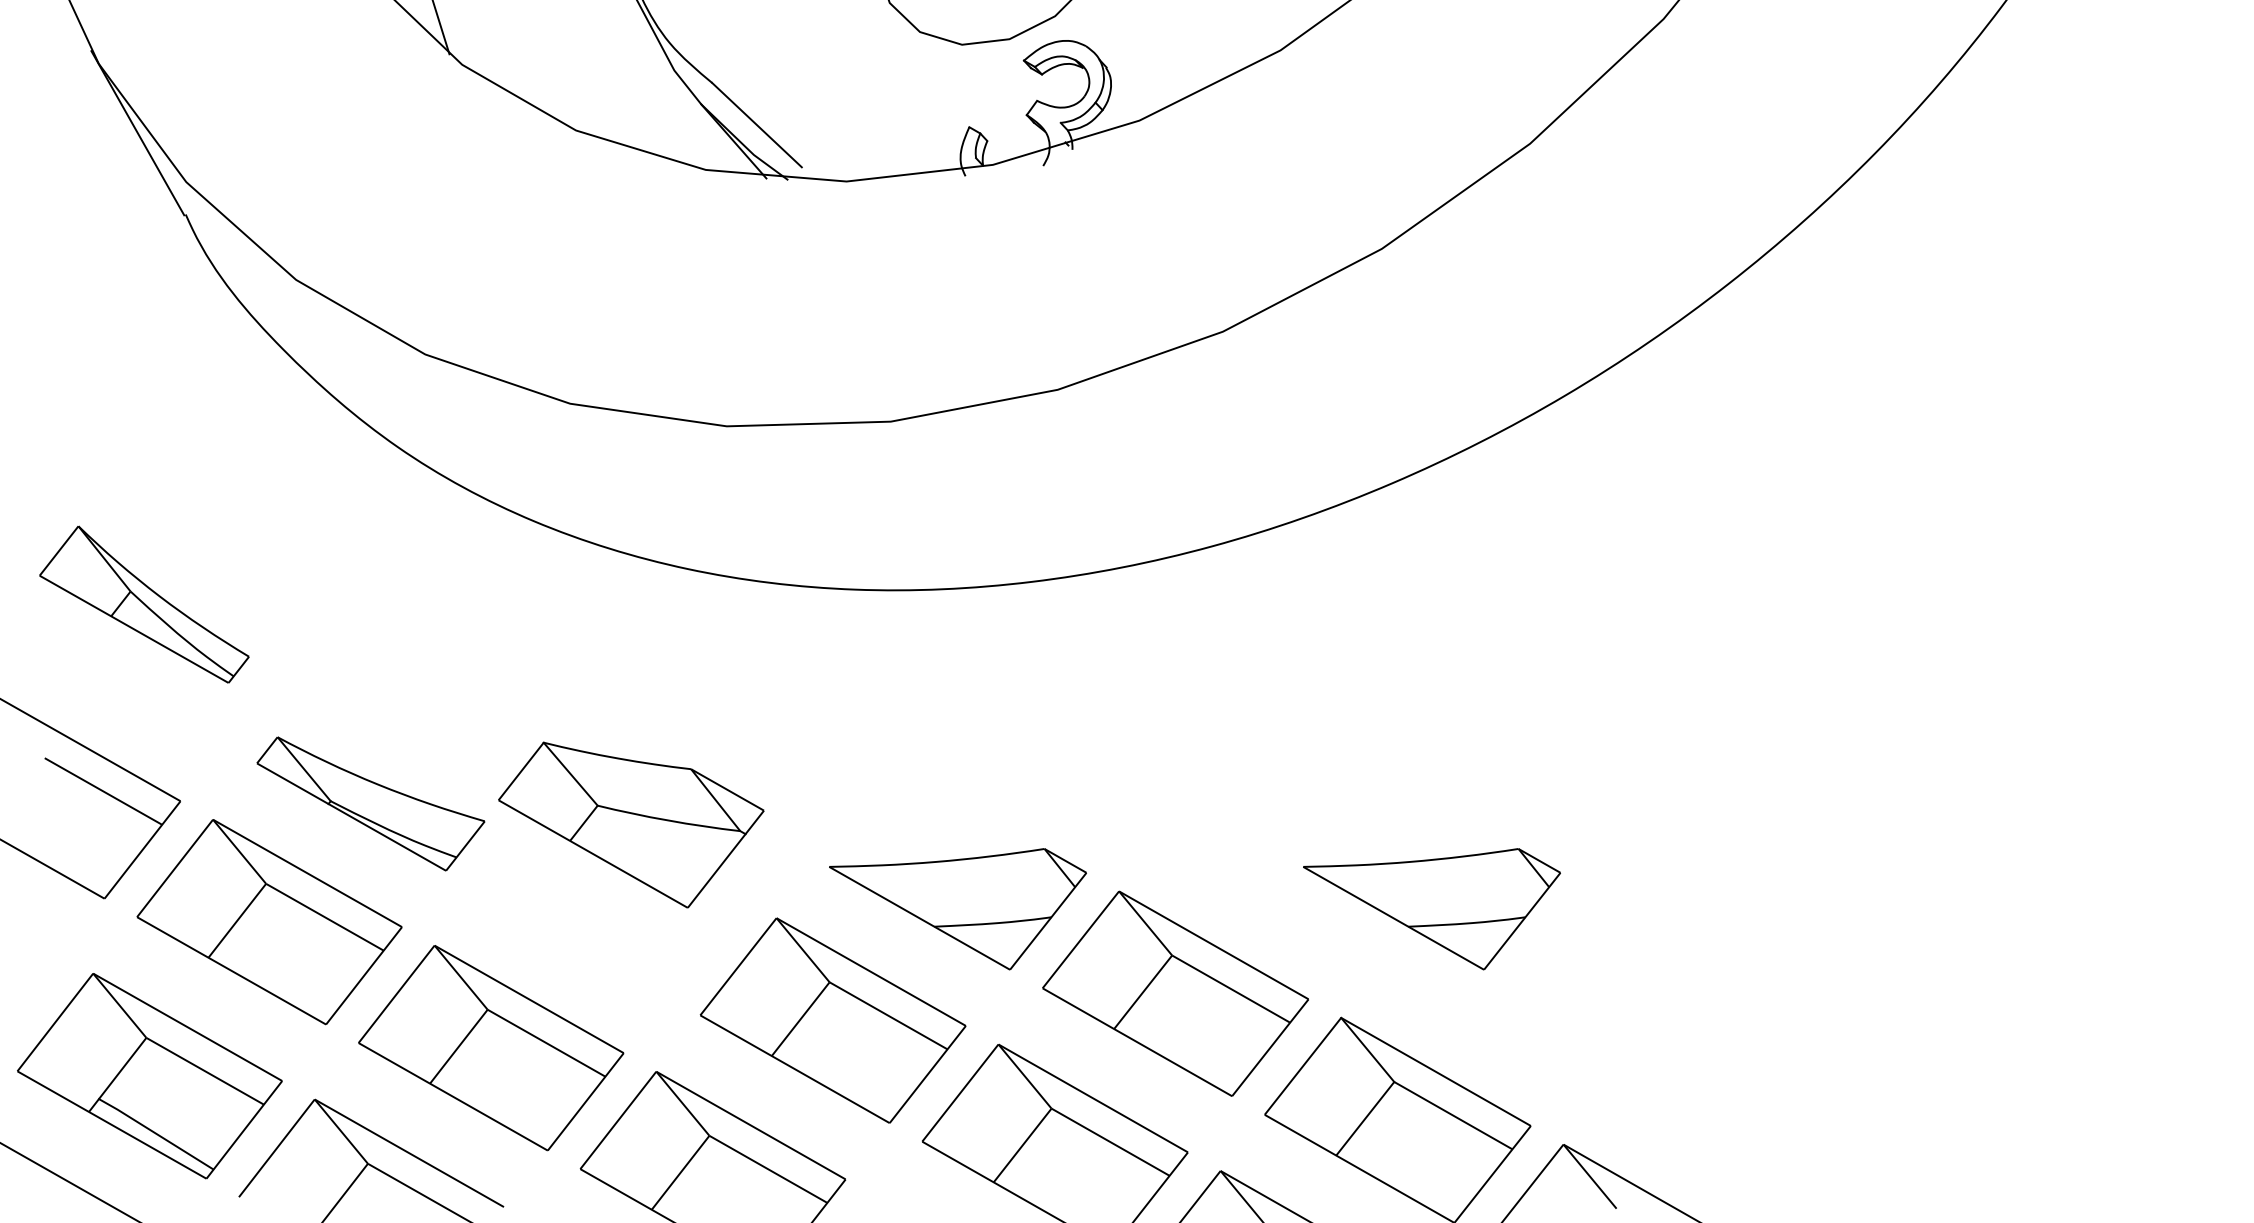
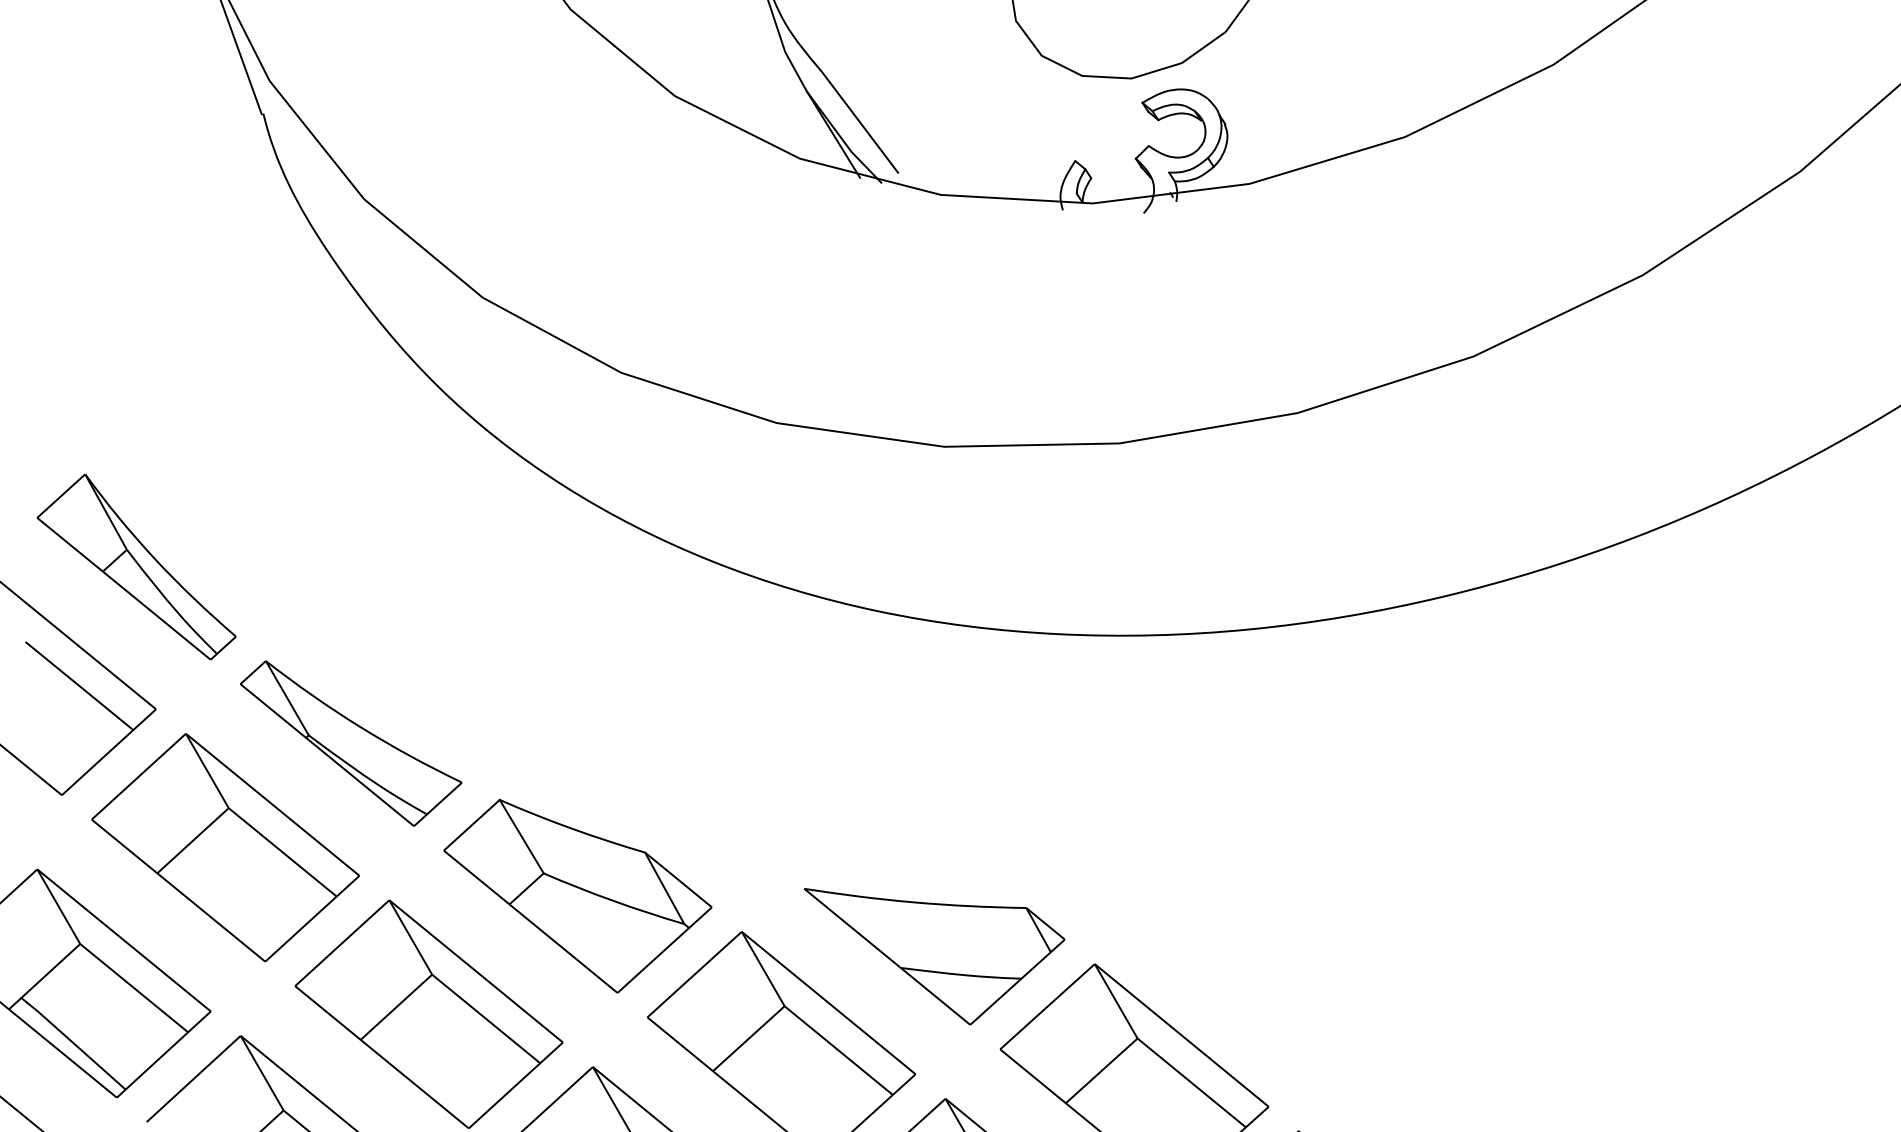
part: (144, 604) -> (138, 565), moved
part: (631, 824) -> (574, 898), moved
part: (1431, 909) -> (1409, 1036), removed

